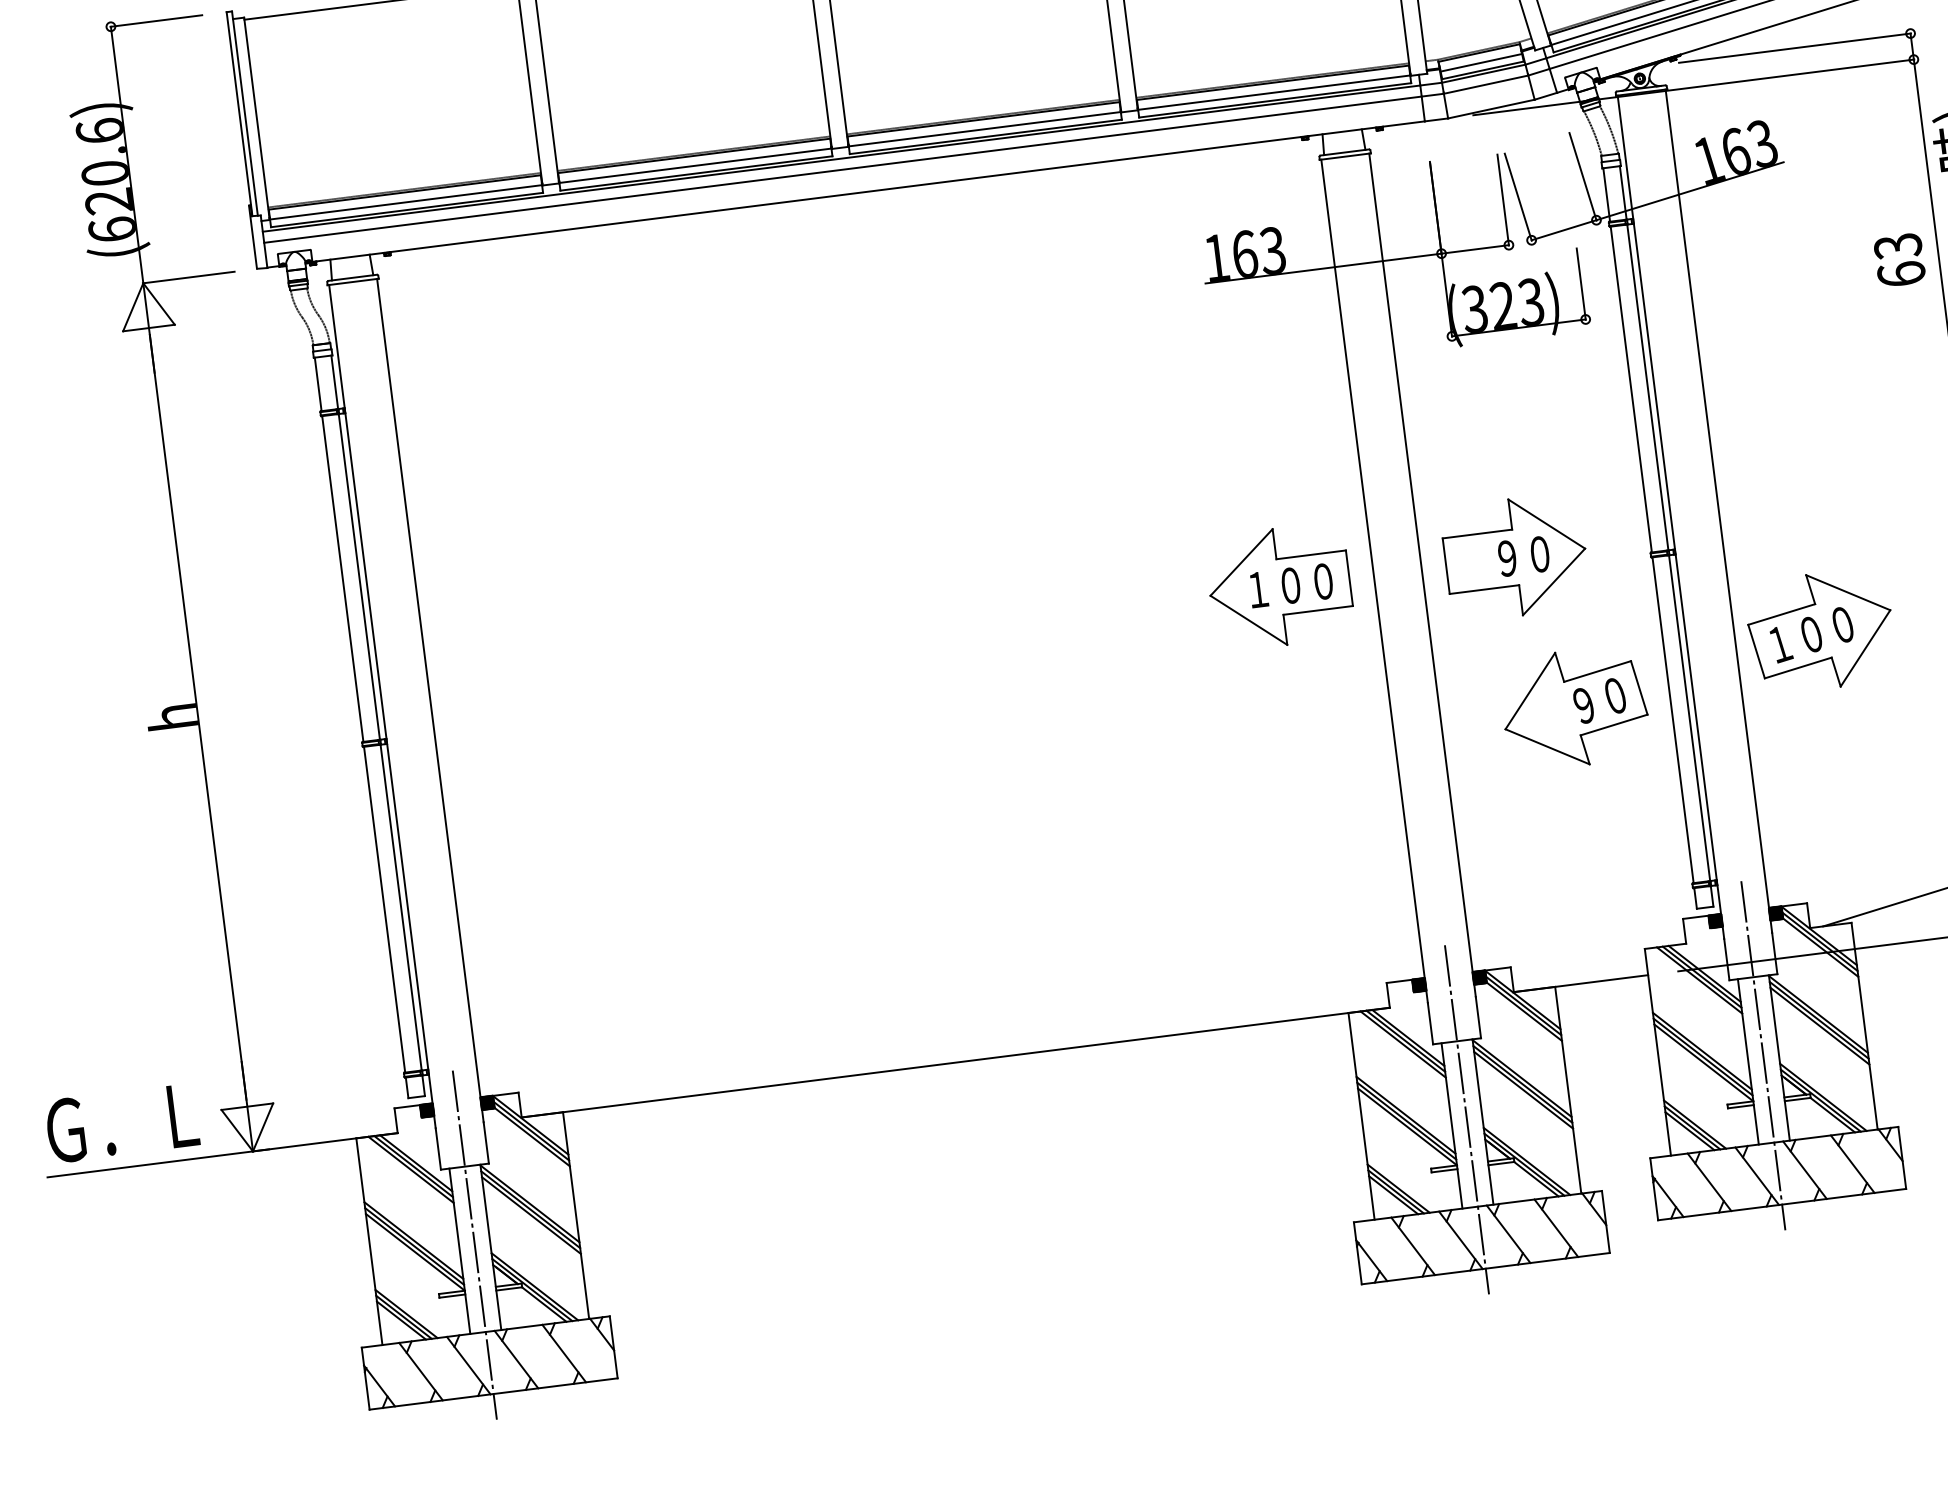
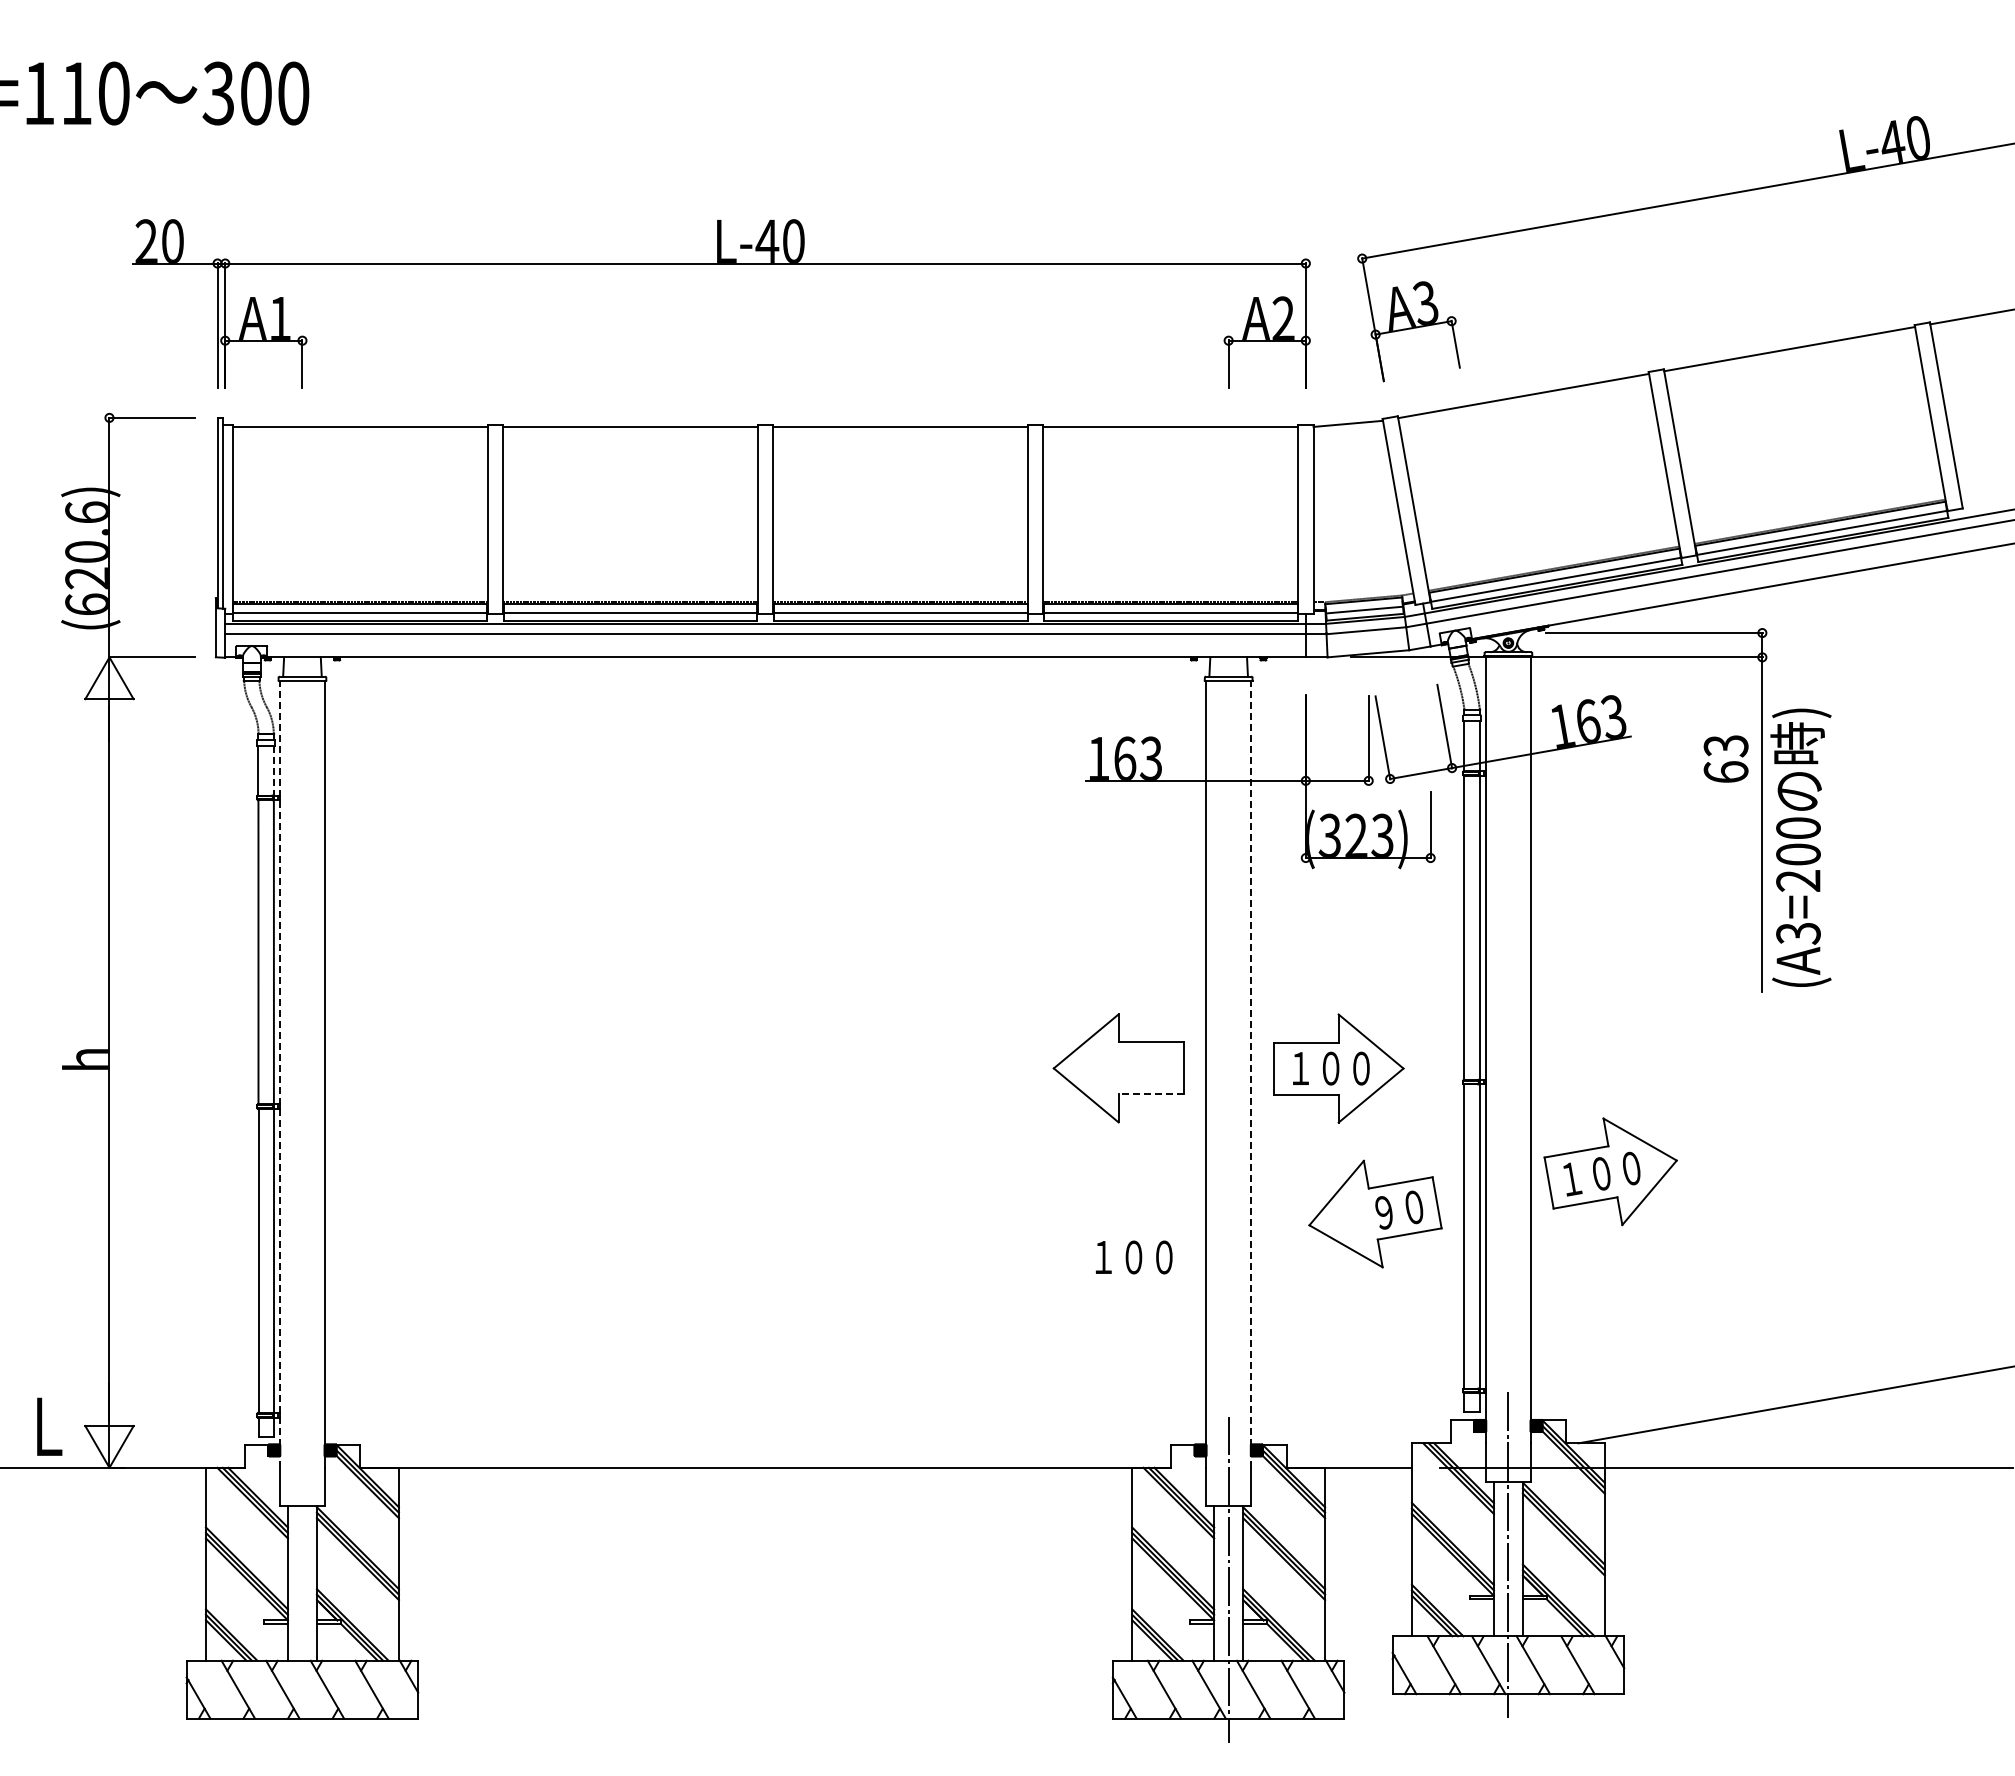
text: (1899, 259) -> (1725, 758), moved
line: (334, 382) -> (273, 770), solid -> dashed
text: (1491, 560) -> (1316, 1068), ９０ -> １００
line: (1423, 575) -> (1251, 1074), solid -> dashed
text: (1290, 585) -> (1133, 1257), moved
line: (1317, 610) -> (1150, 1094), solid -> dashed
line: (382, 706) -> (280, 1074), solid -> dashed
line: (474, 1244) -> (302, 1579), removed

